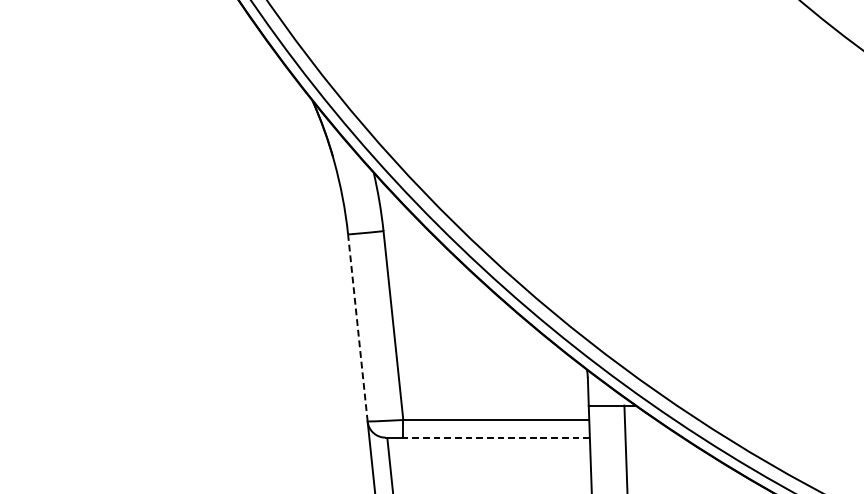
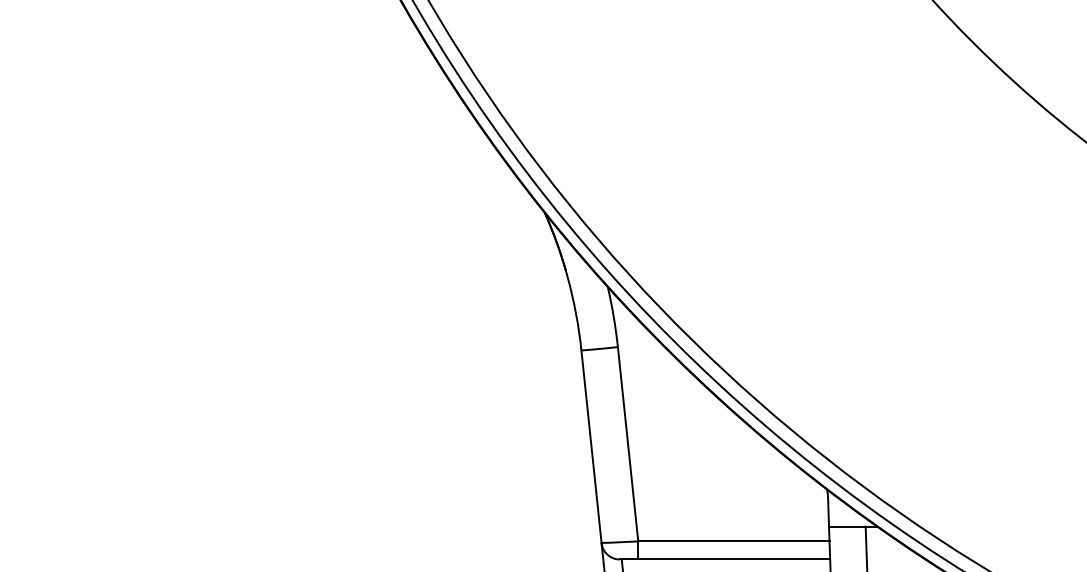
line: (357, 328) -> (591, 447), dashed -> solid
line: (495, 437) -> (733, 559), dashed -> solid

